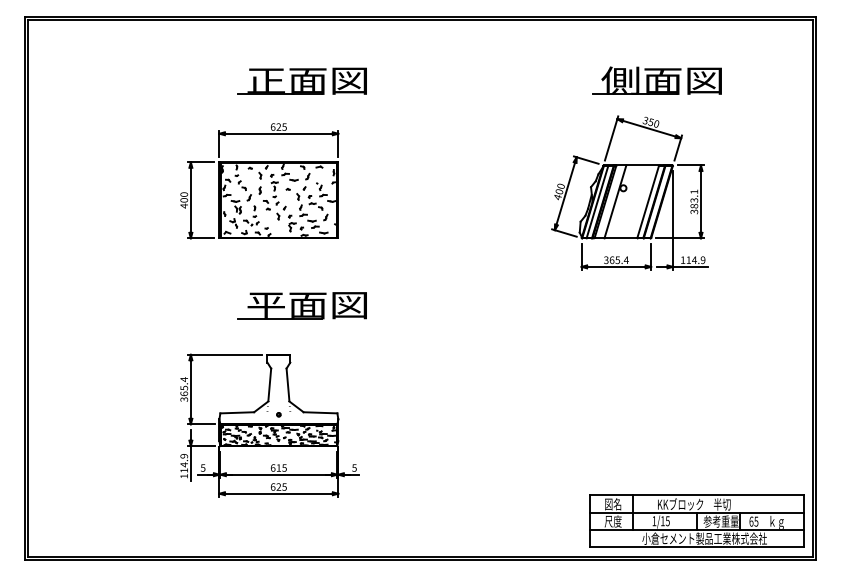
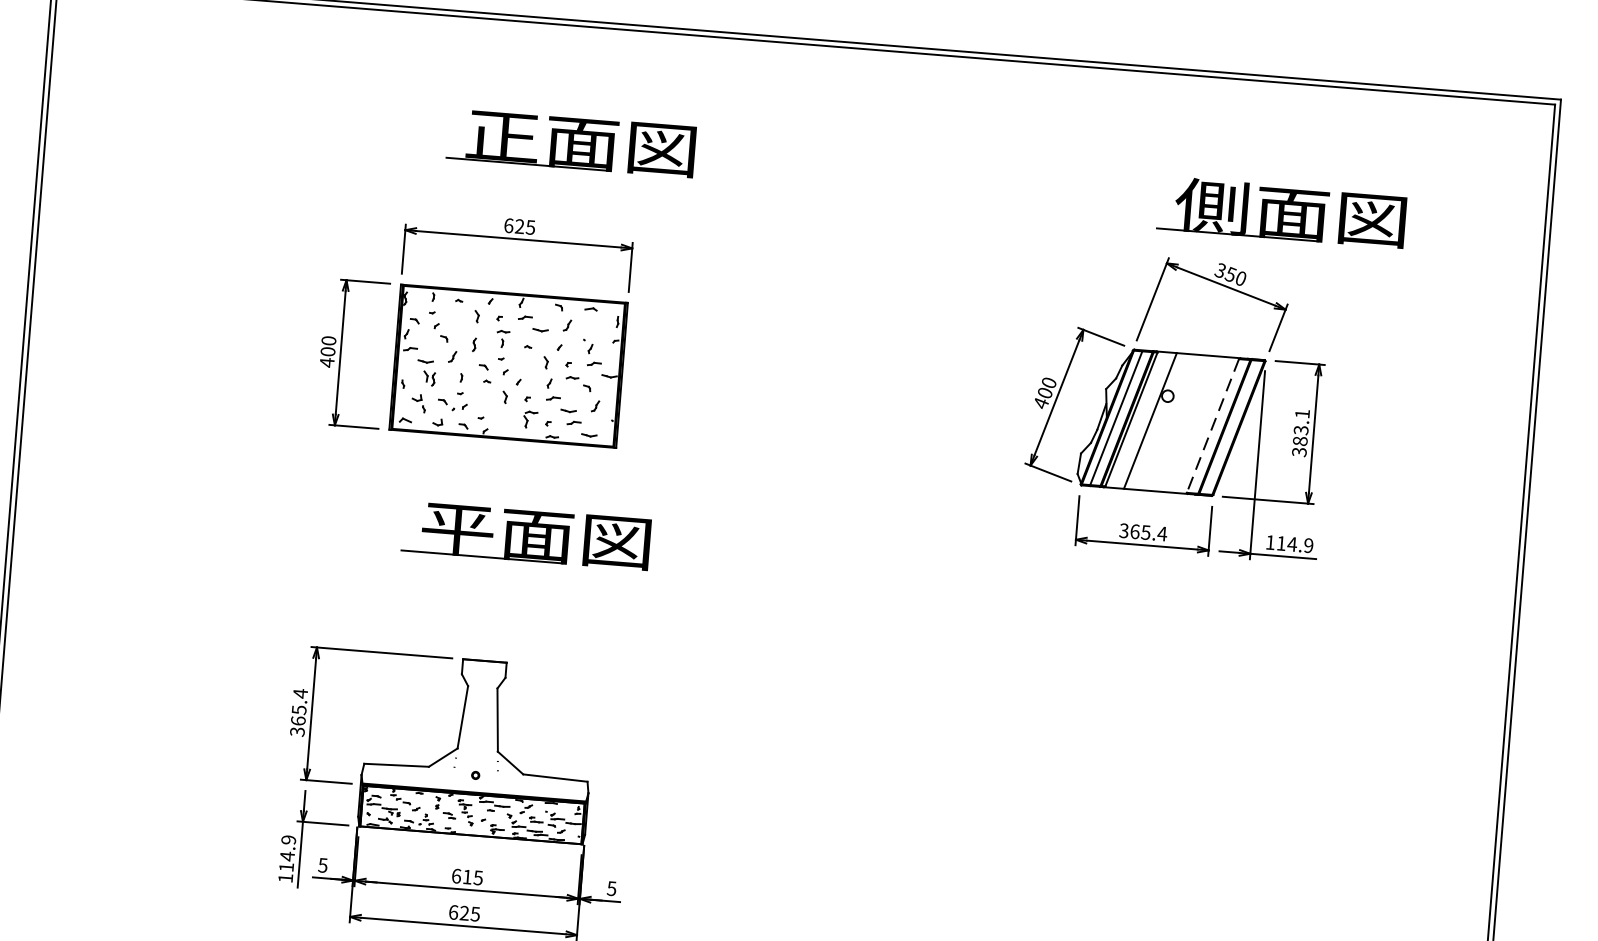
part: (656, 80) -> (1280, 211), moved
line: (648, 202) -> (1213, 427), solid -> dashed
part: (301, 305) -> (525, 534), moved

